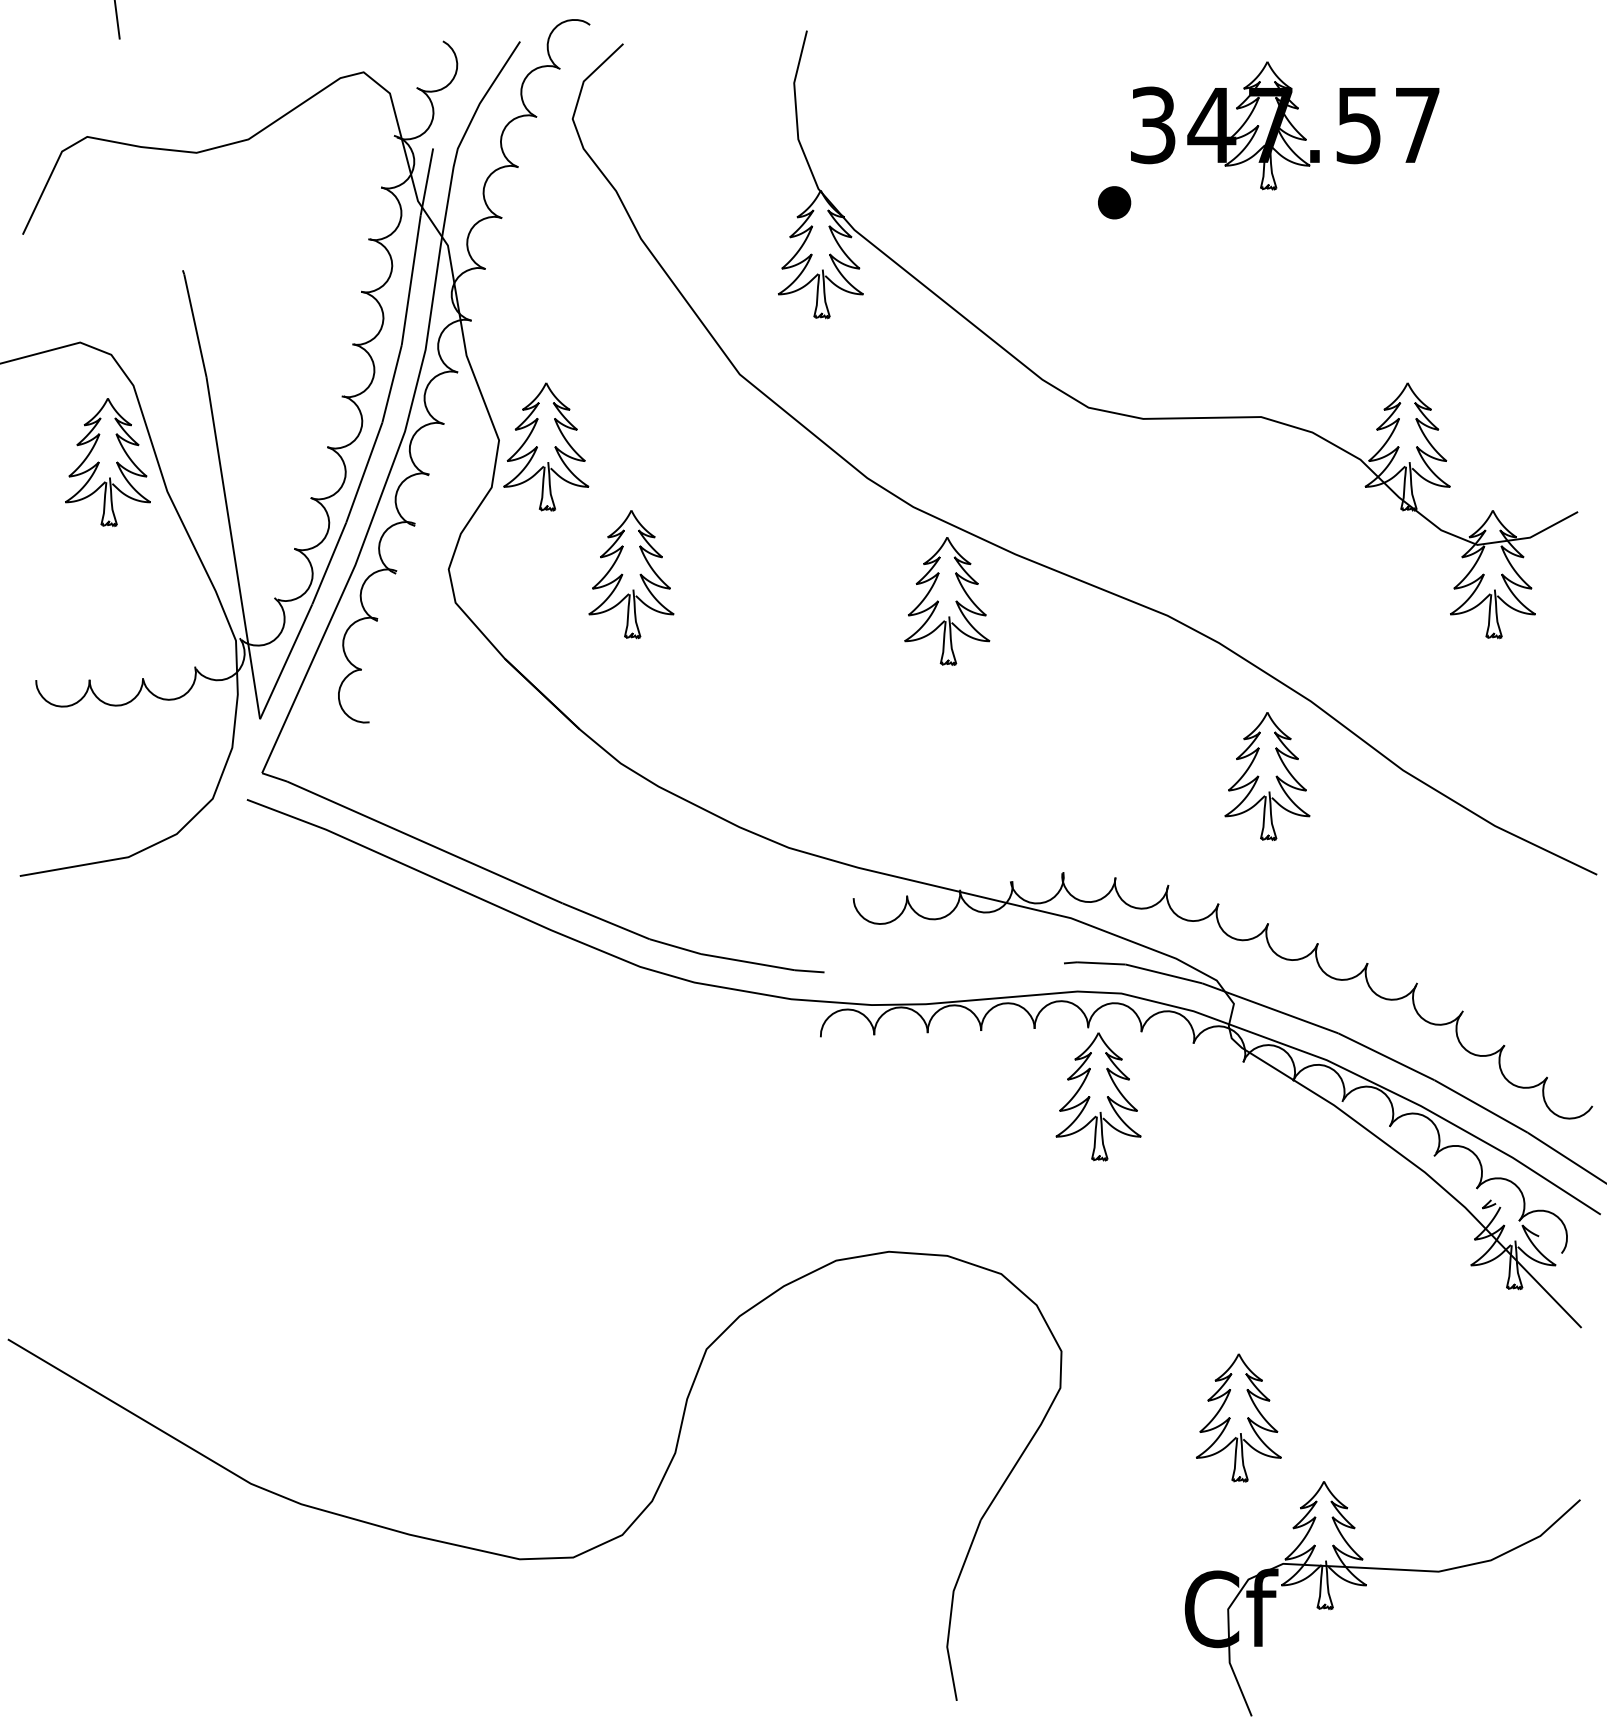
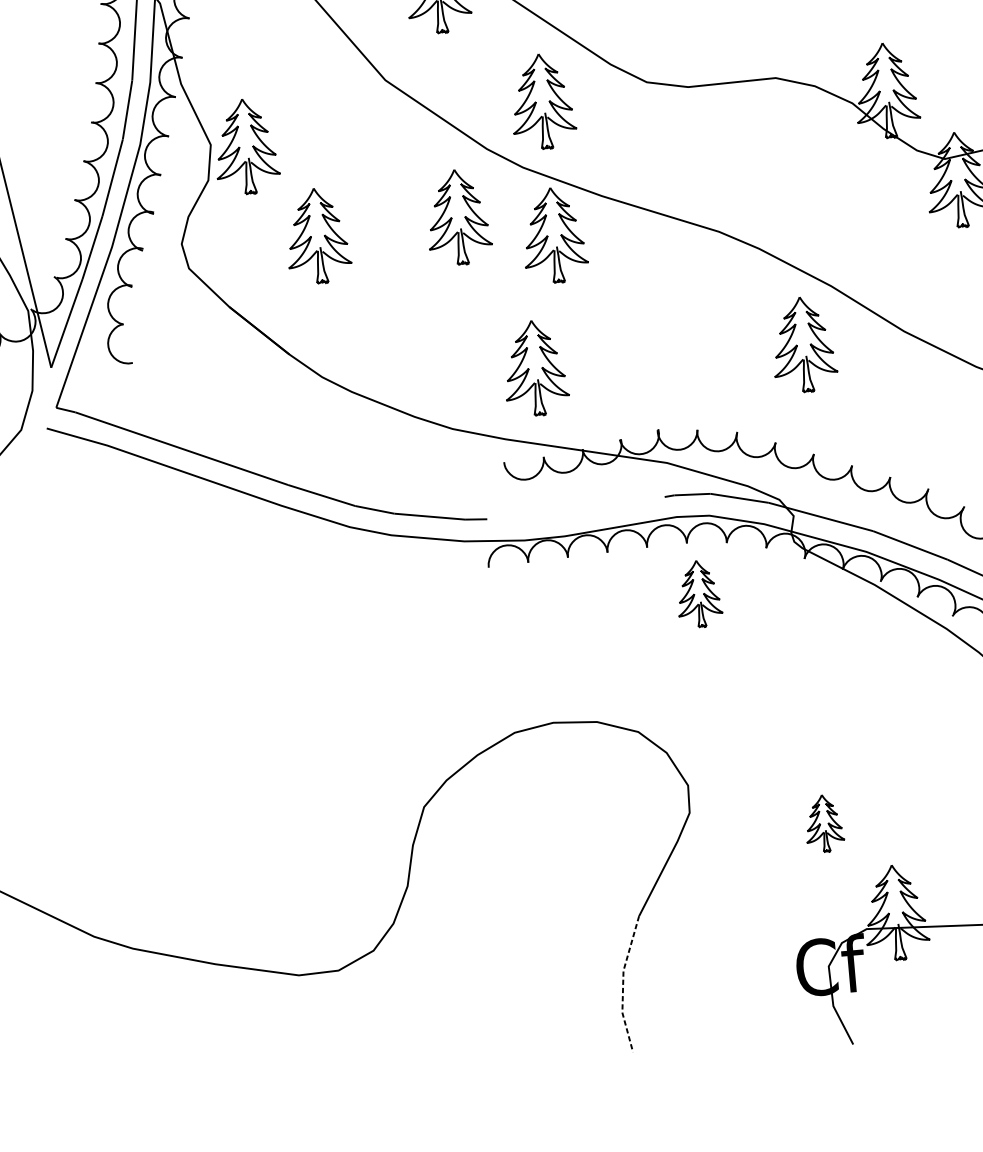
part: (947, 421) -> (542, 101), added
part: (821, 565) -> (458, 217), added
part: (906, 776) -> (535, 368), added
part: (1098, 1096) -> (699, 593), size x0.7
part: (1238, 1417) -> (823, 823), size x0.6
line: (951, 1608) -> (623, 983), solid -> dashed

